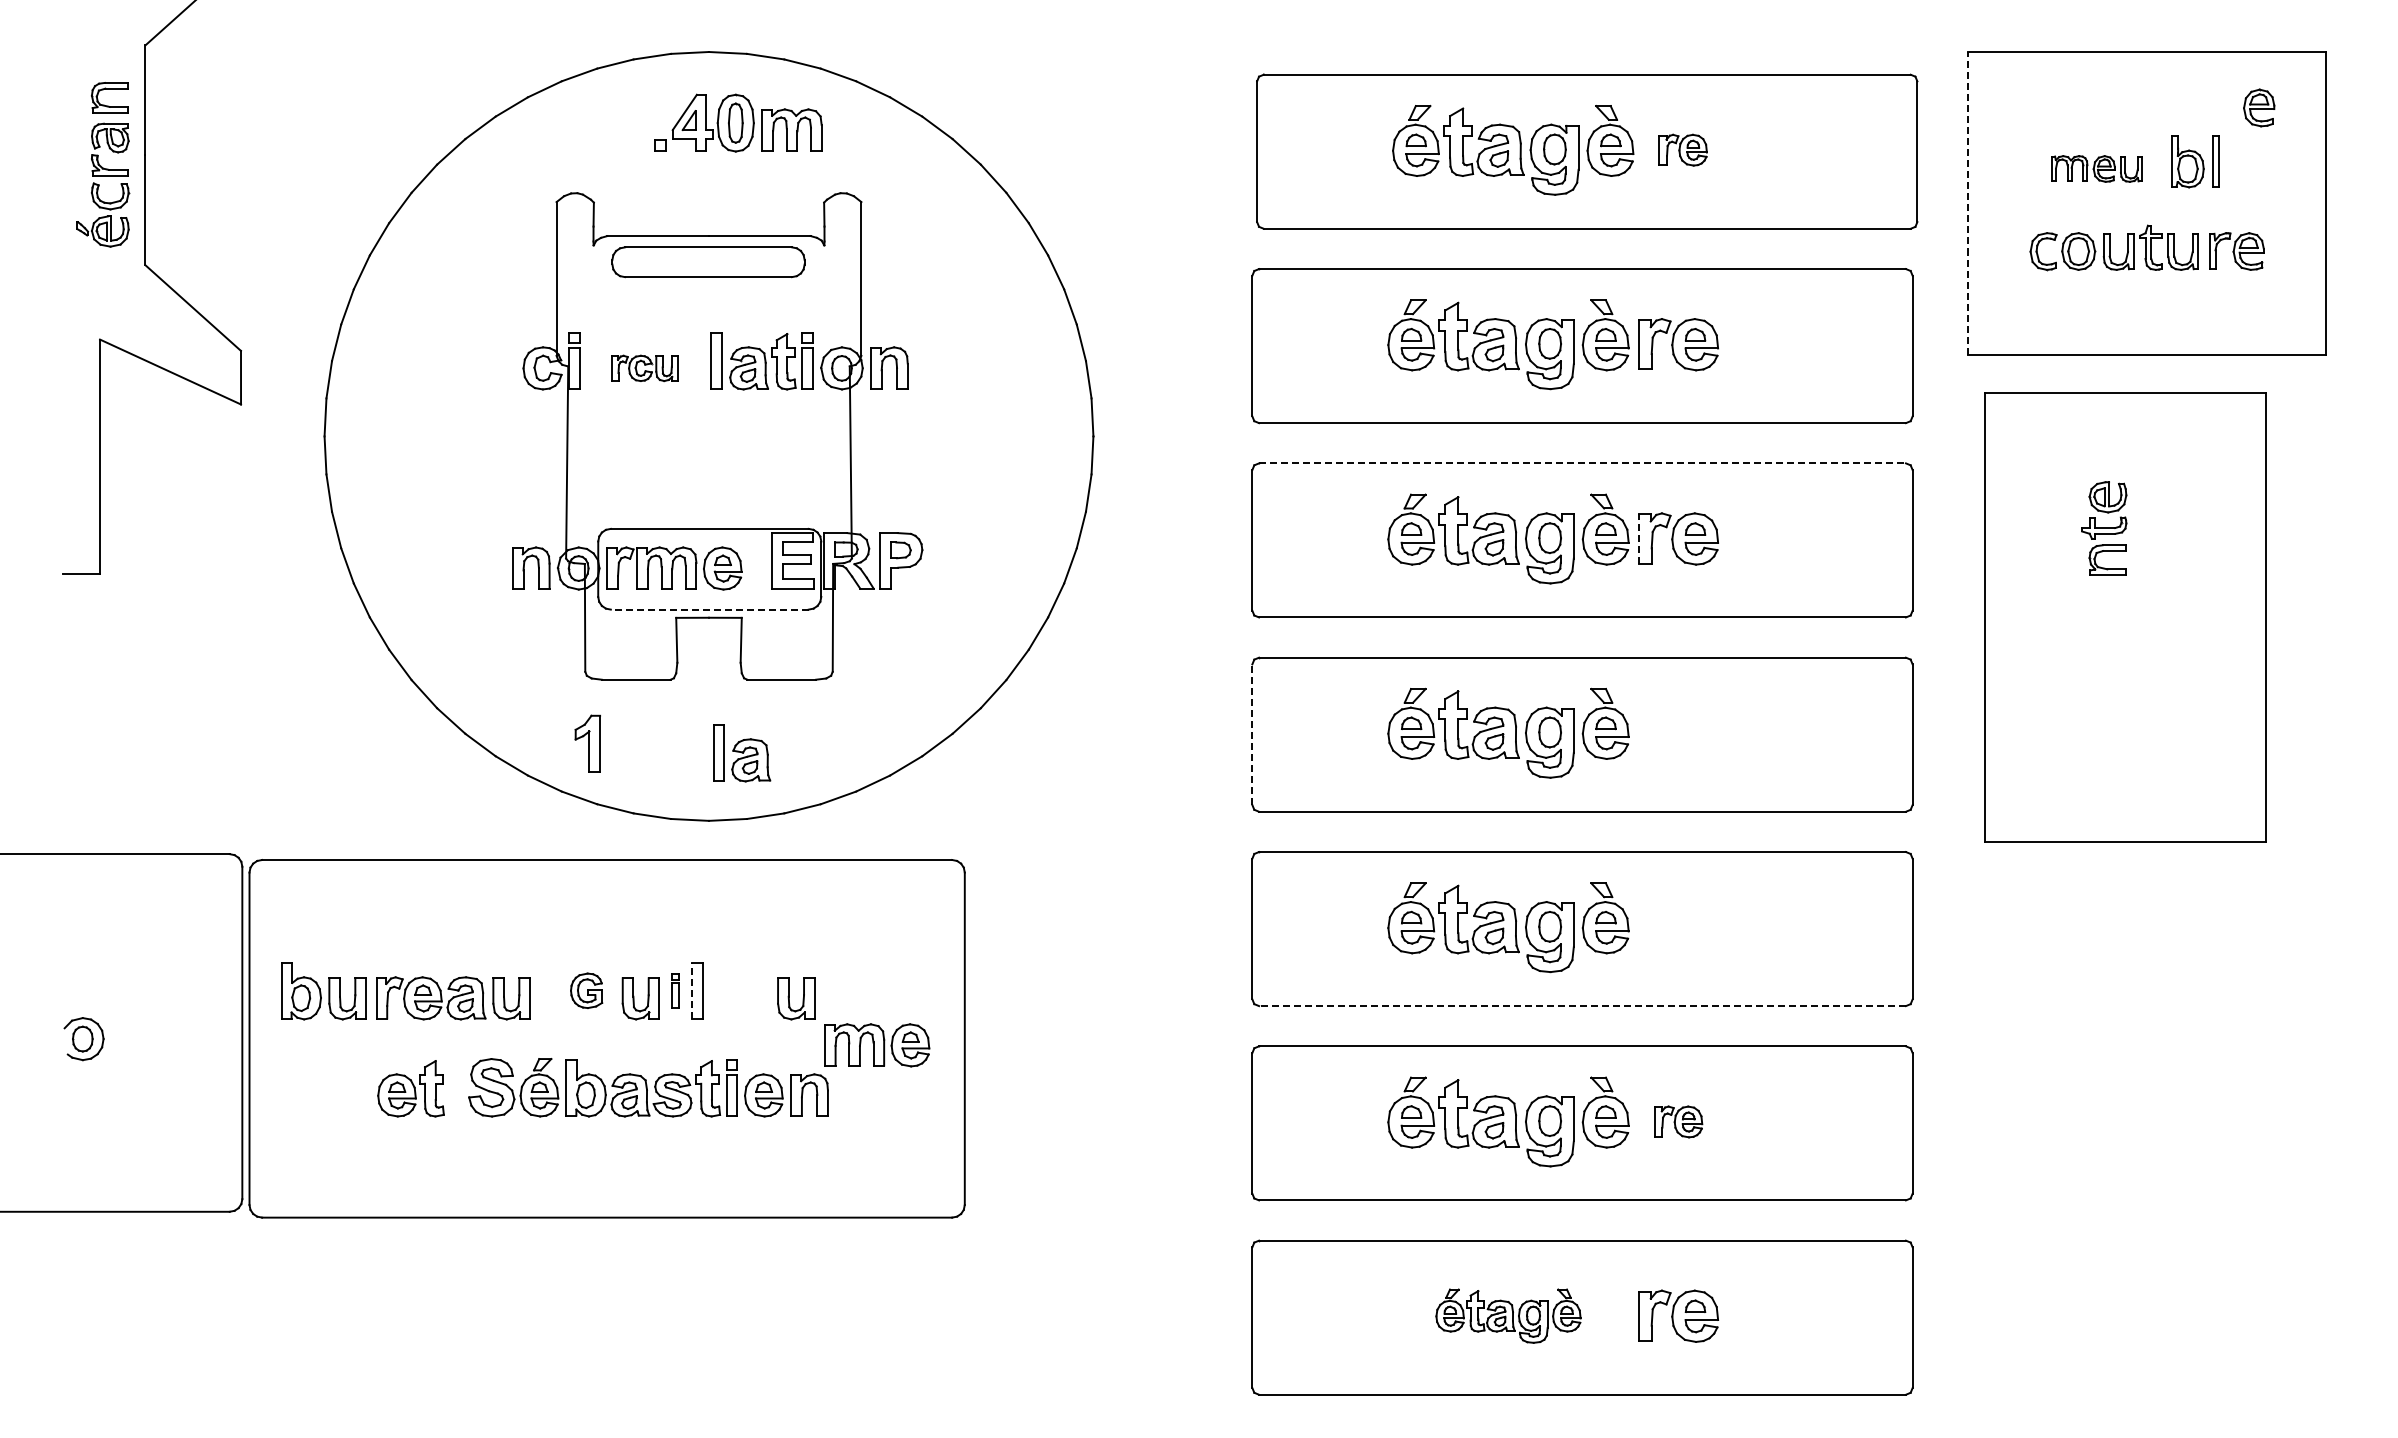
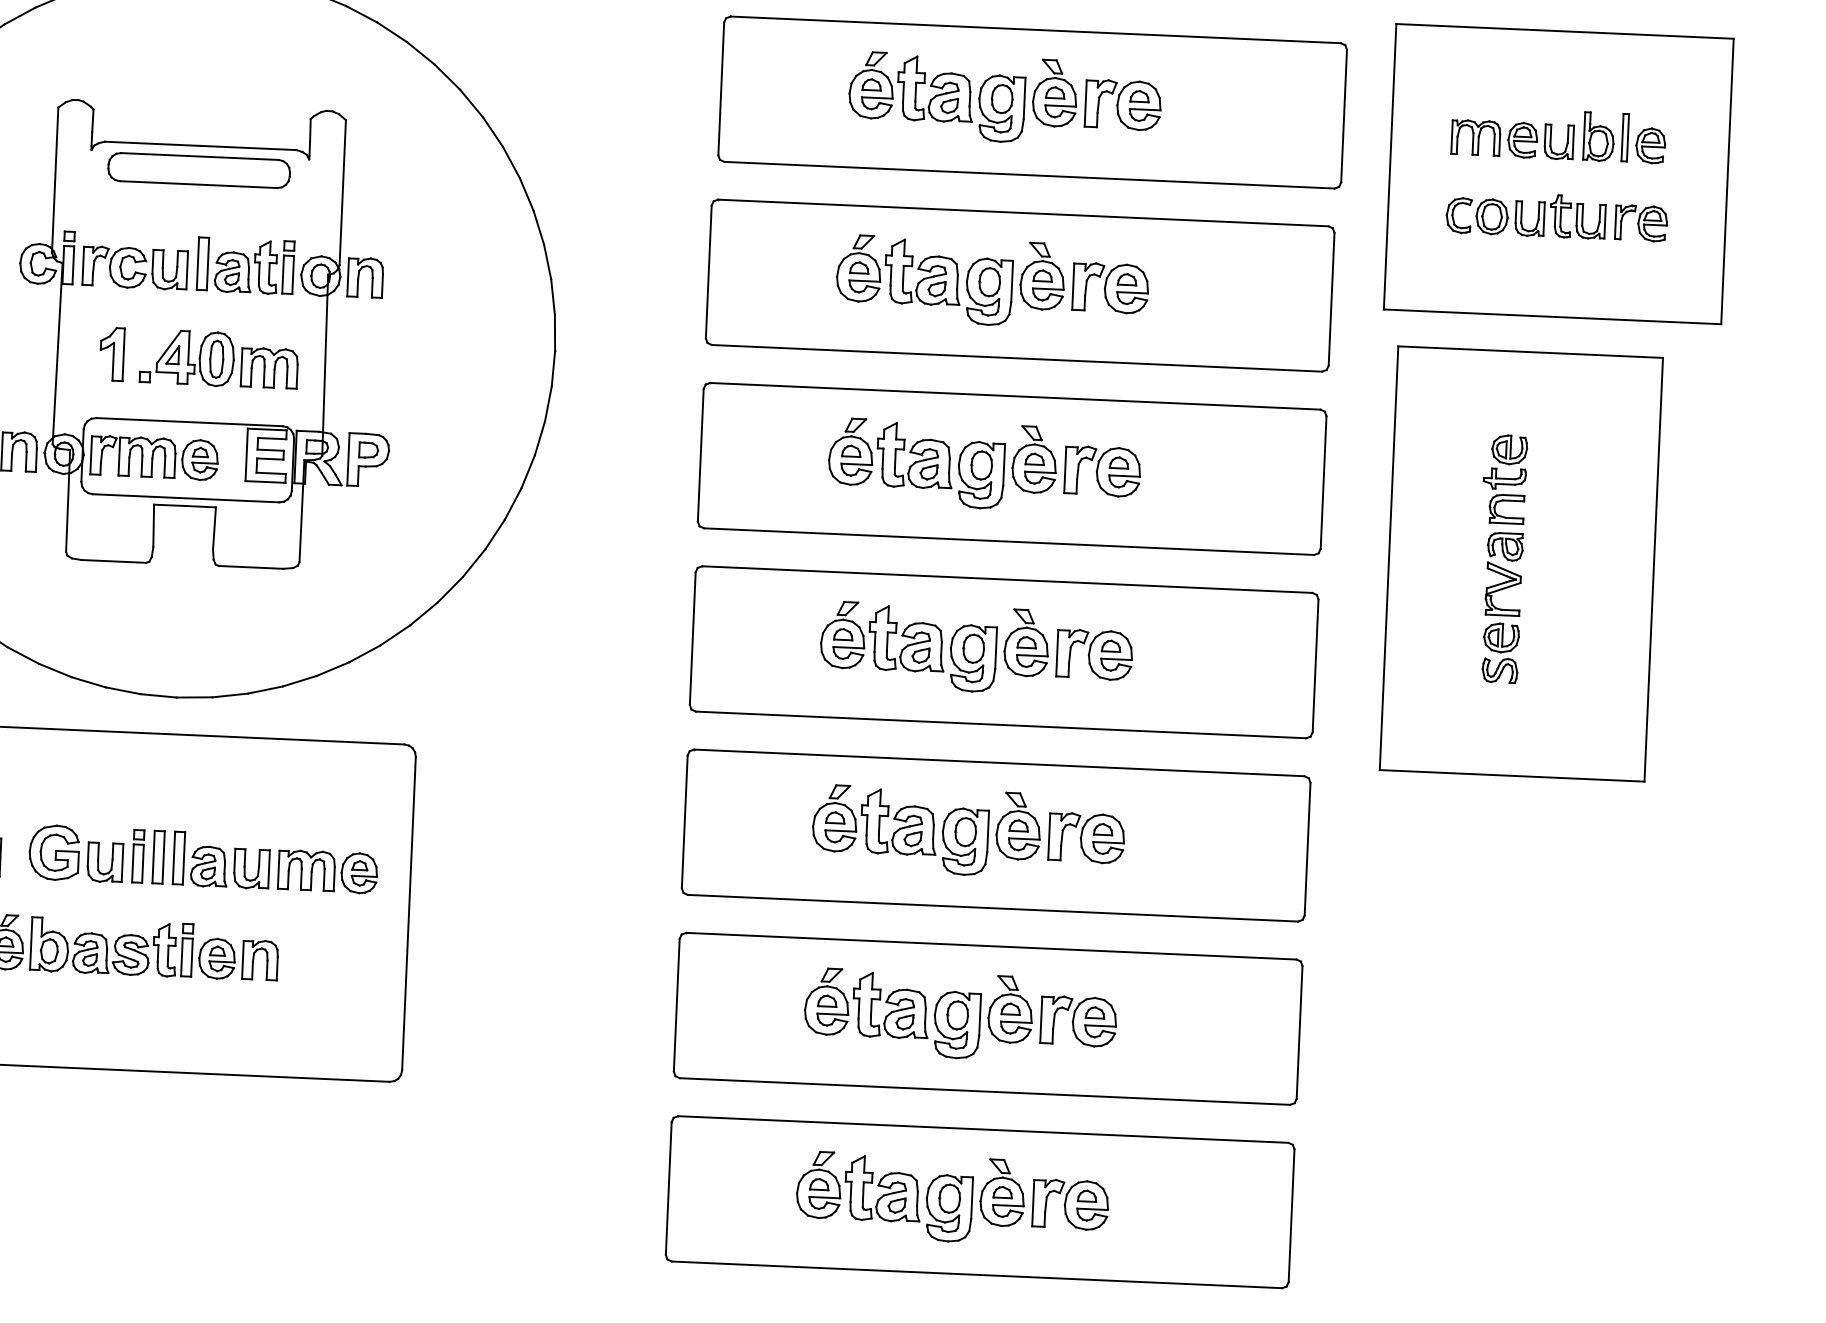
part: (2259, 107) -> (1651, 145), moved
part: (738, 122) -> (219, 358), moved
part: (1682, 149) -> (1122, 104), size x1.67
part: (2096, 168) -> (1512, 139), size x1.43
line: (1968, 202) -> (1390, 166), dashed -> solid
part: (644, 368) -> (134, 268), size x1.67
line: (1583, 463) -> (1016, 396), dashed -> solid
line: (1638, 539) -> (1065, 470), dashed -> solid
line: (709, 609) -> (185, 498), dashed -> solid
part: (2107, 664) -> (1502, 607), added
part: (1678, 732) -> (1094, 654), added
line: (1252, 734) -> (692, 638), dashed -> solid
part: (587, 743) -> (111, 354), moved
part: (742, 753) -> (201, 859), moved
part: (1678, 927) -> (1086, 838), added
part: (586, 990) -> (54, 852), size x1.67
part: (675, 990) -> (138, 856), size x1.67
line: (691, 990) -> (153, 856), dashed -> solid
line: (1582, 1006) -> (992, 908), dashed -> solid
part: (877, 1045) -> (328, 872), moved
part: (1678, 1121) -> (1078, 1021), size x1.67
part: (1508, 1315) -> (910, 1197), size x1.67

